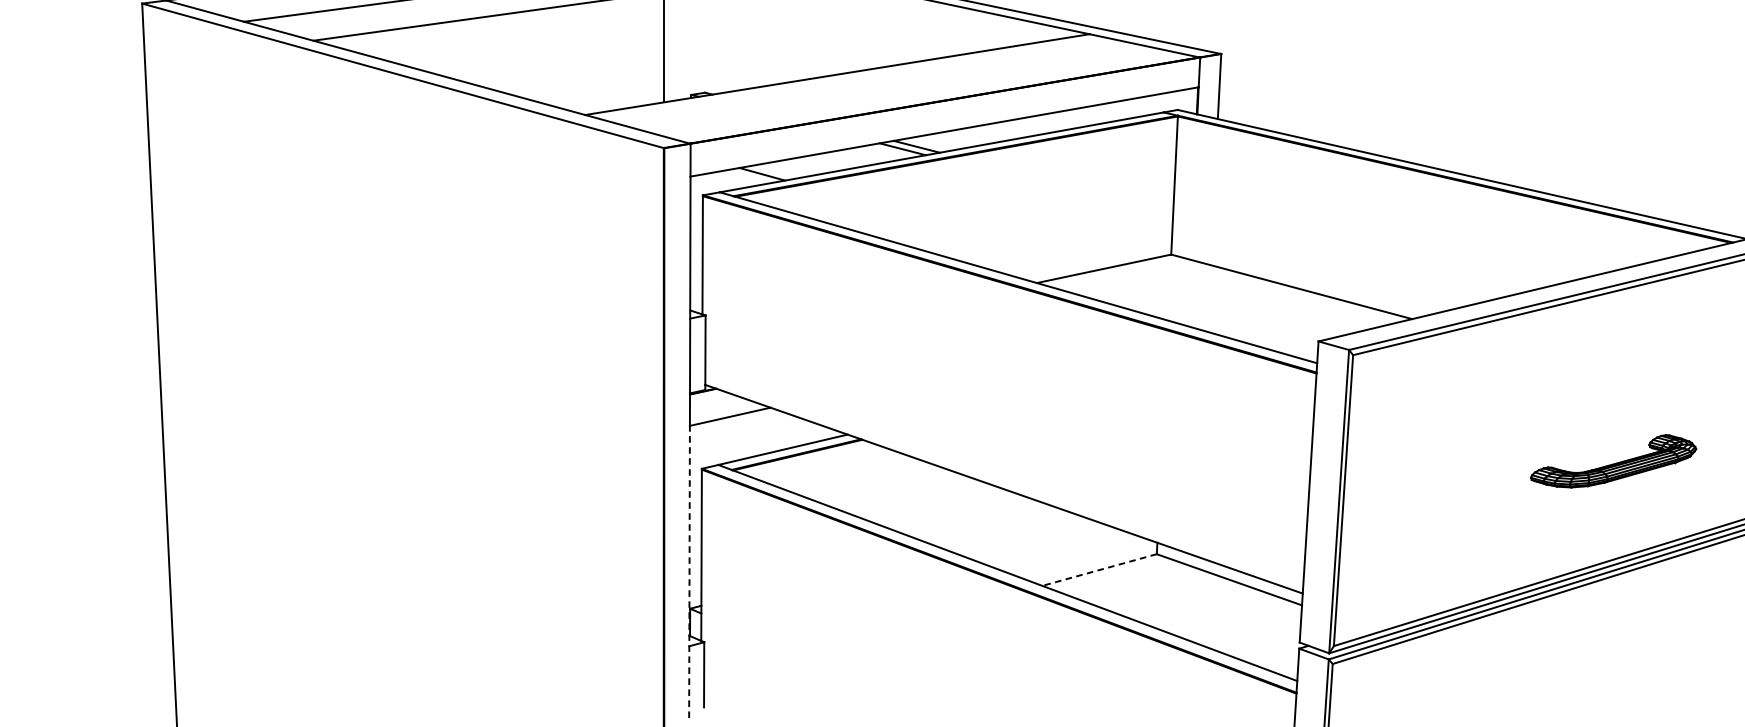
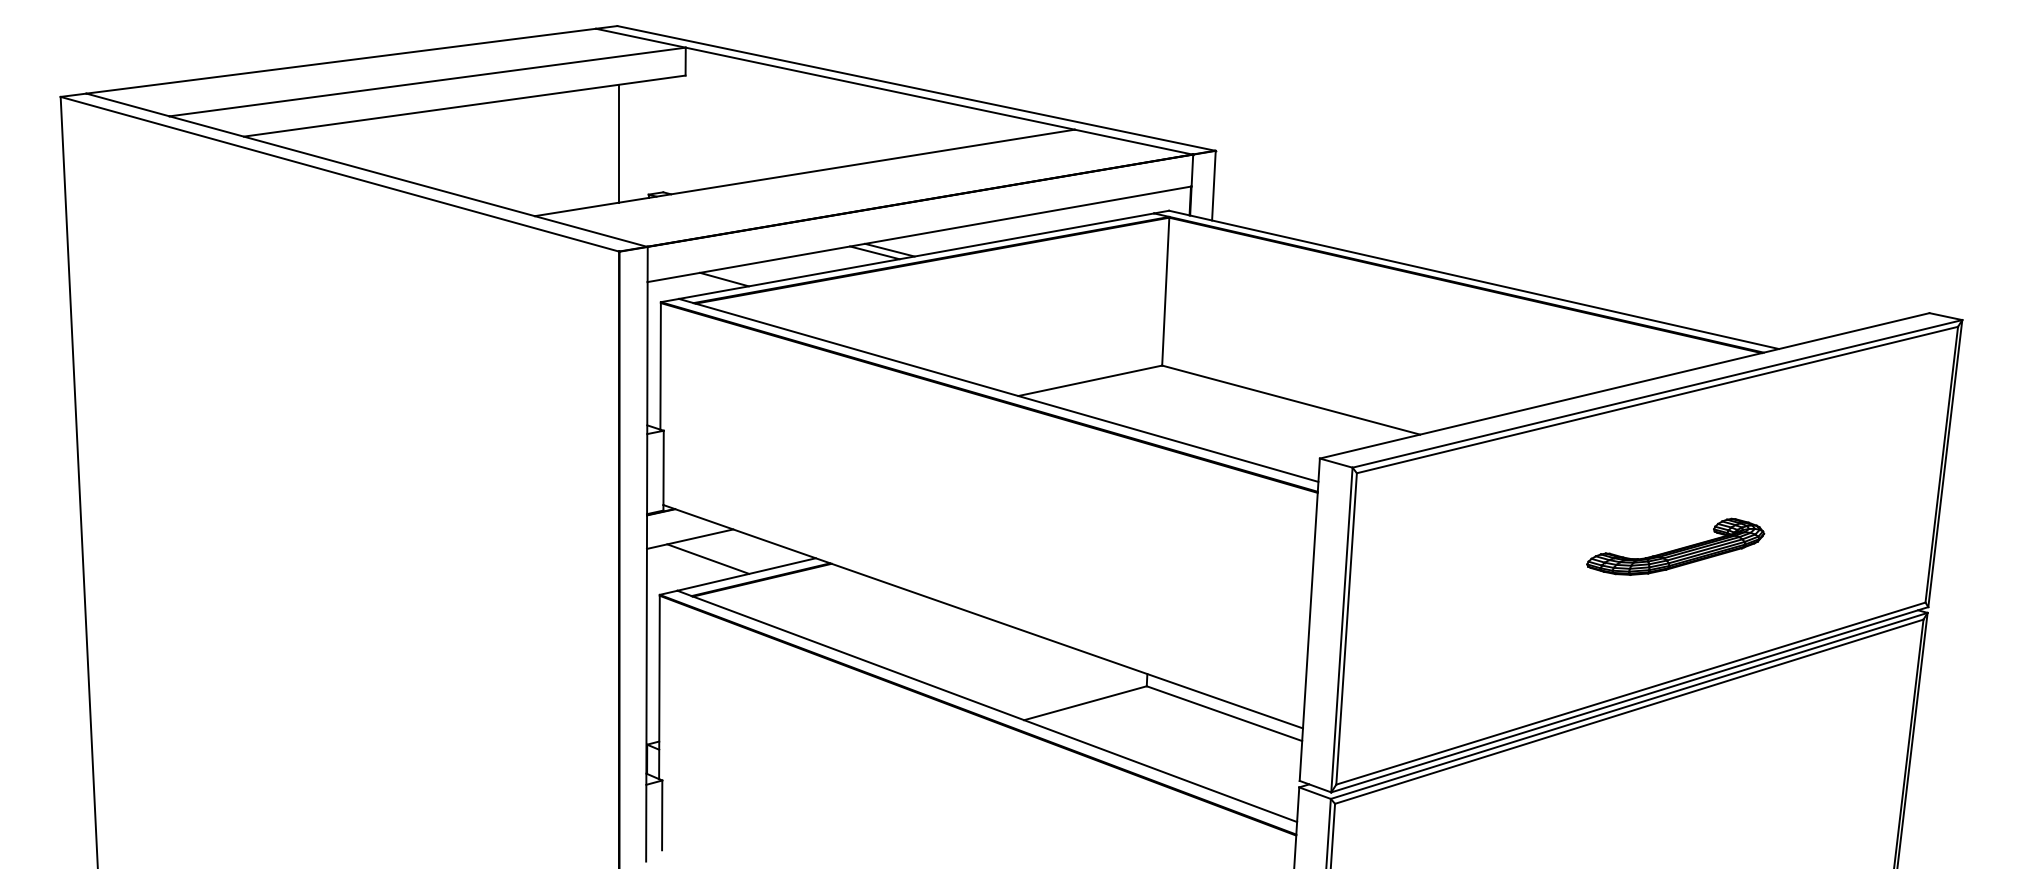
line: (747, 434) -> (708, 558), added
part: (1613, 460) -> (1675, 546), moved
line: (1099, 570) -> (1085, 703), dashed -> solid
line: (689, 571) -> (646, 704), dashed -> solid

